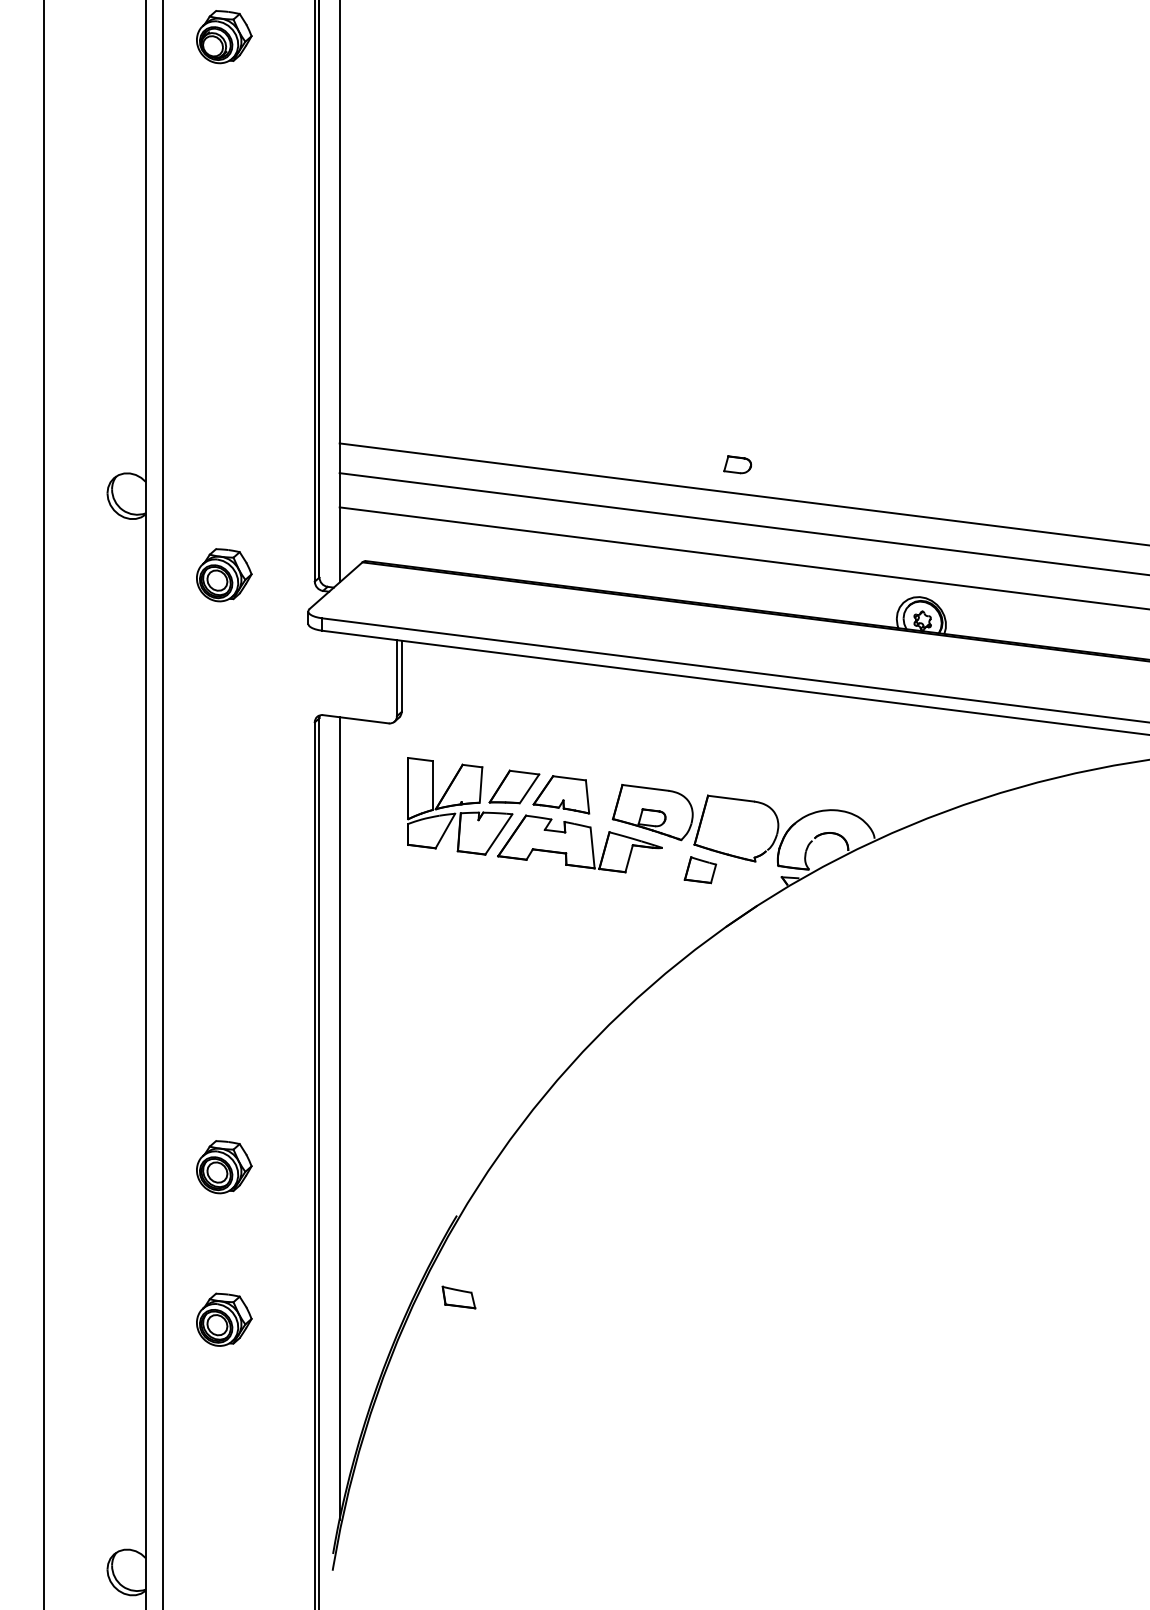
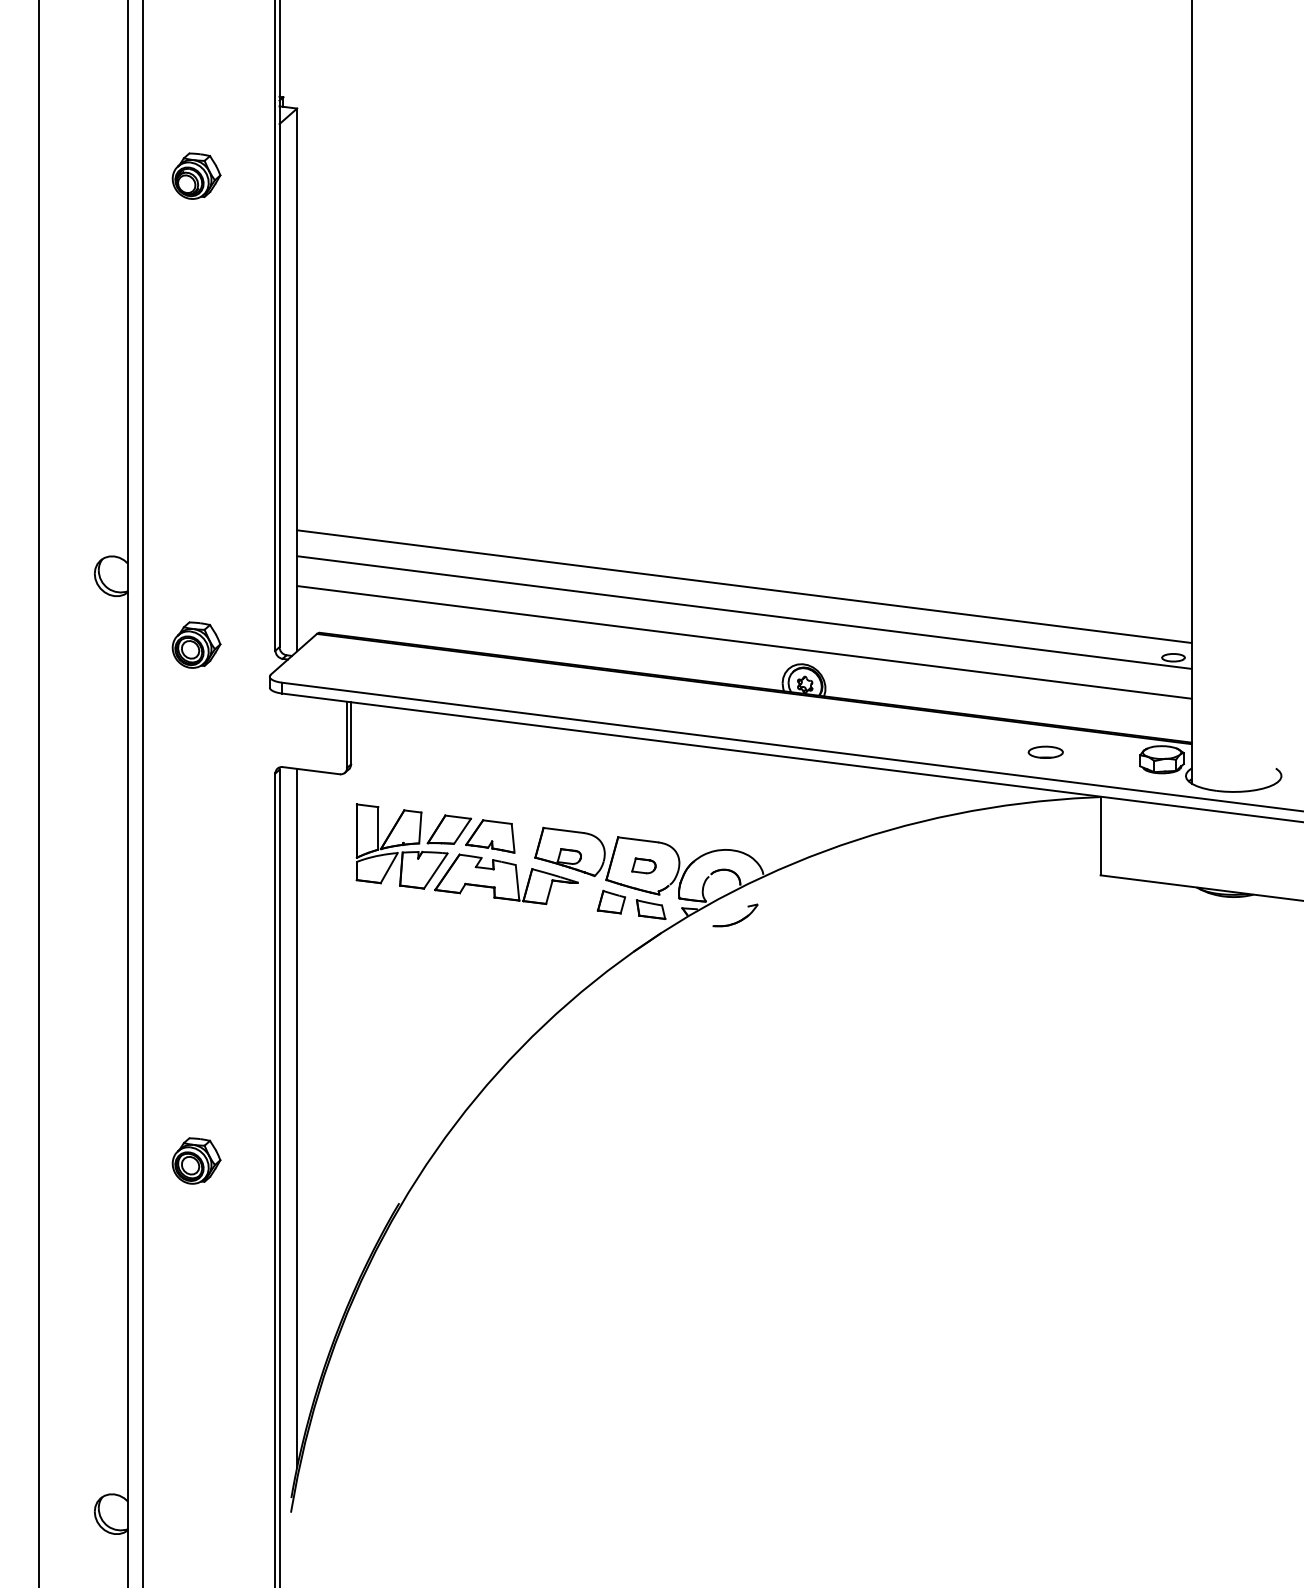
part: (737, 464) -> (643, 865), moved
part: (842, 885) -> (735, 915), added
part: (459, 1297) -> (651, 909), moved
part: (224, 1319) -> (196, 1293), removed

